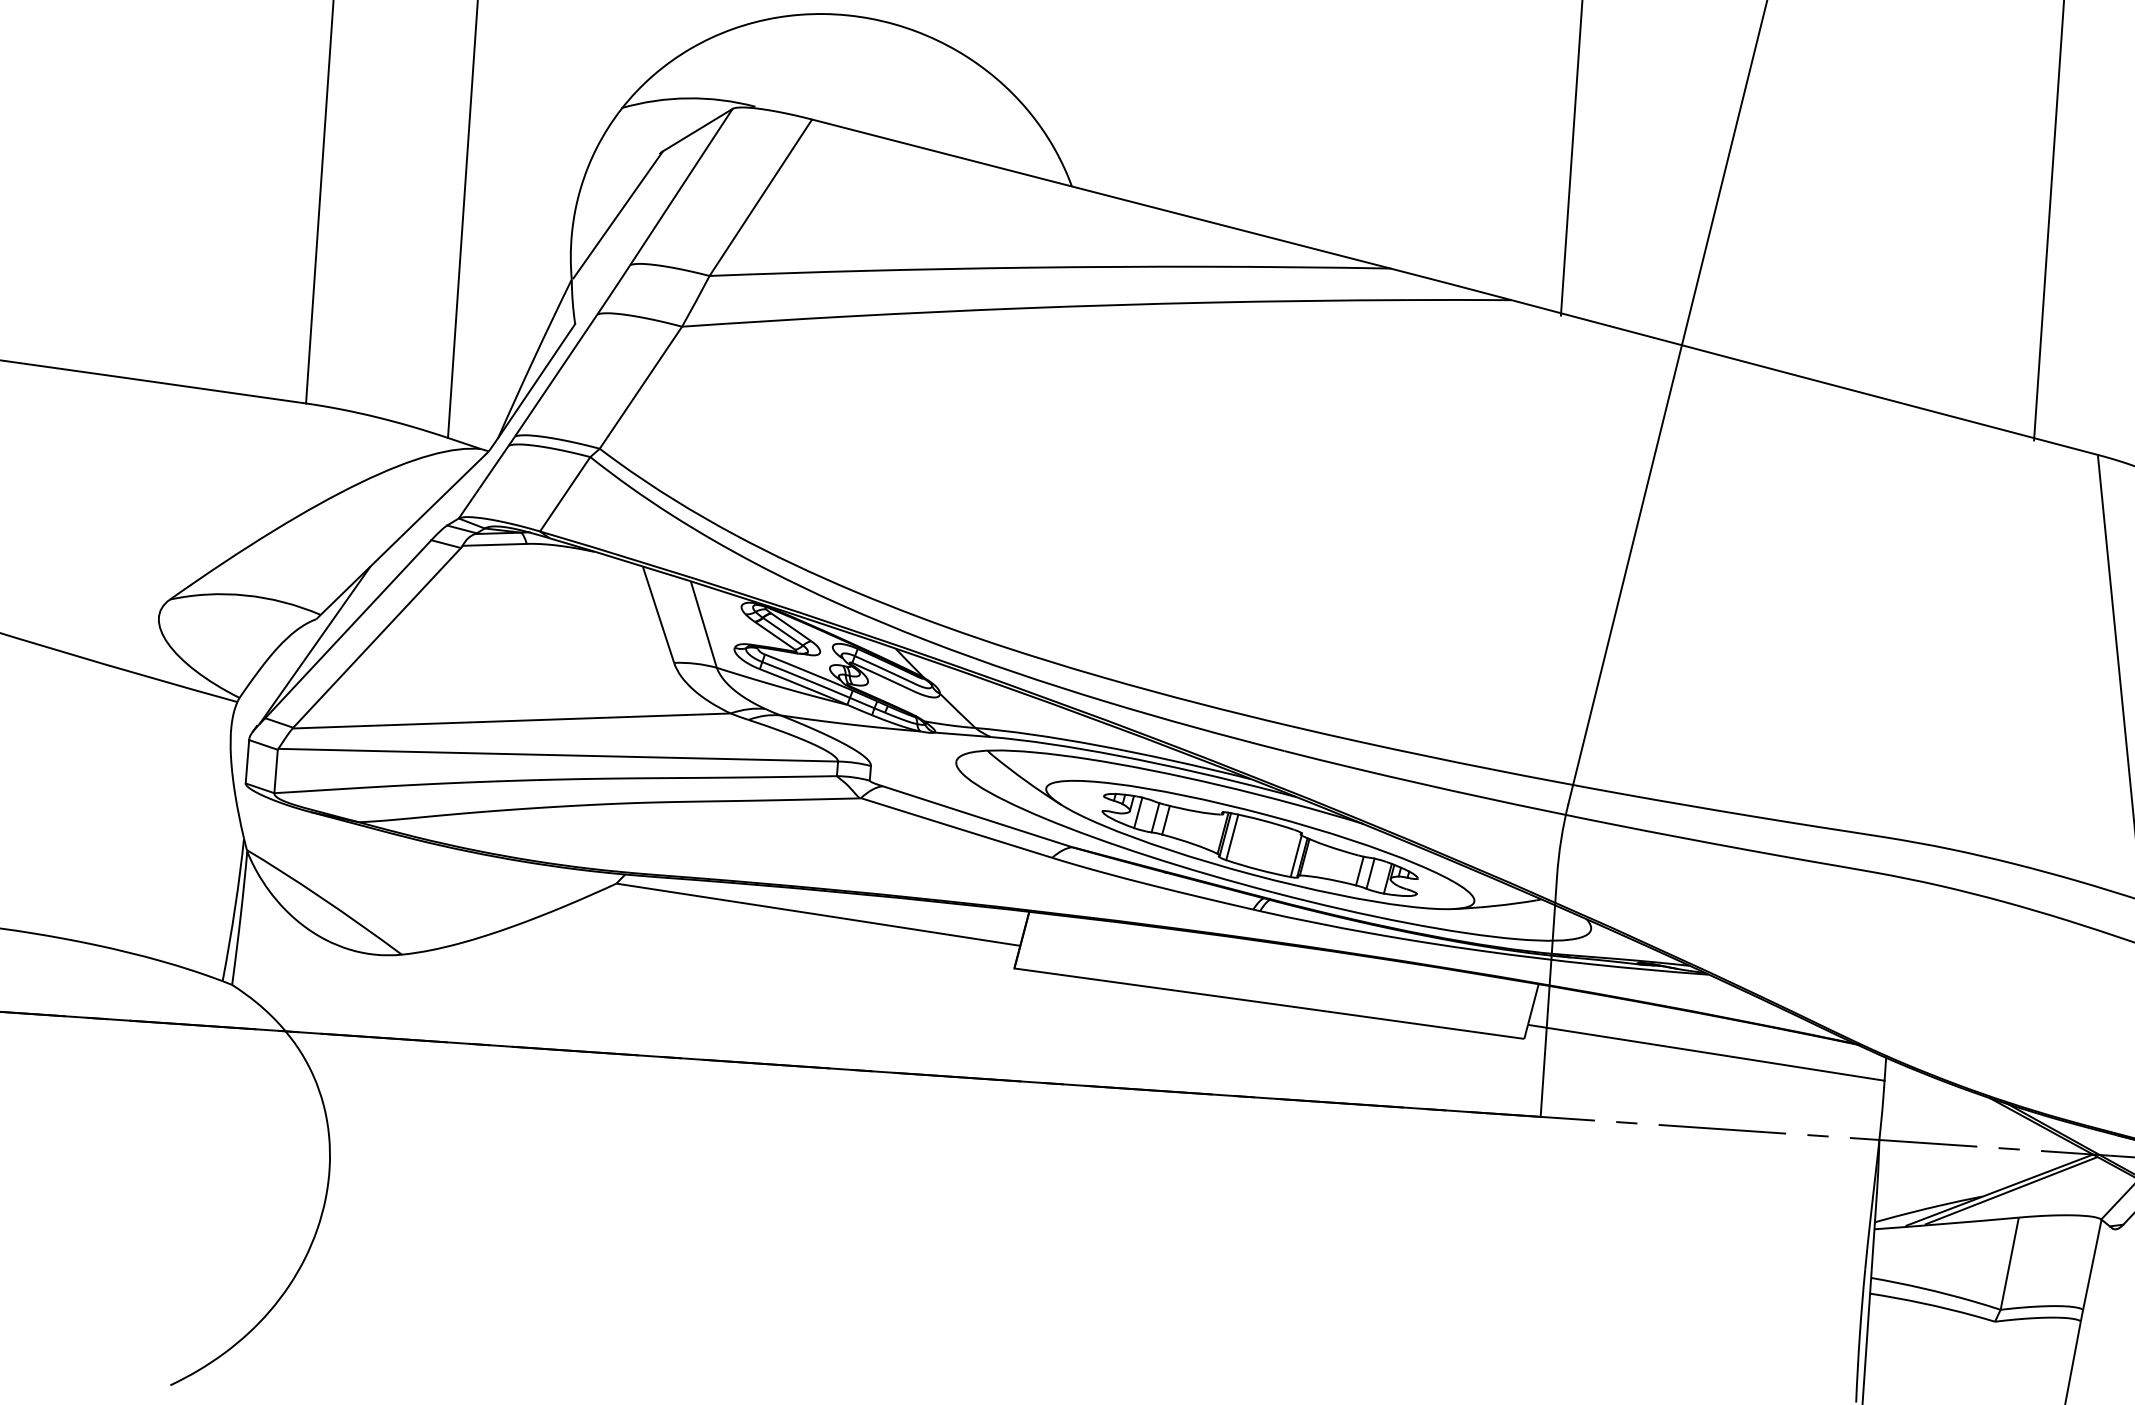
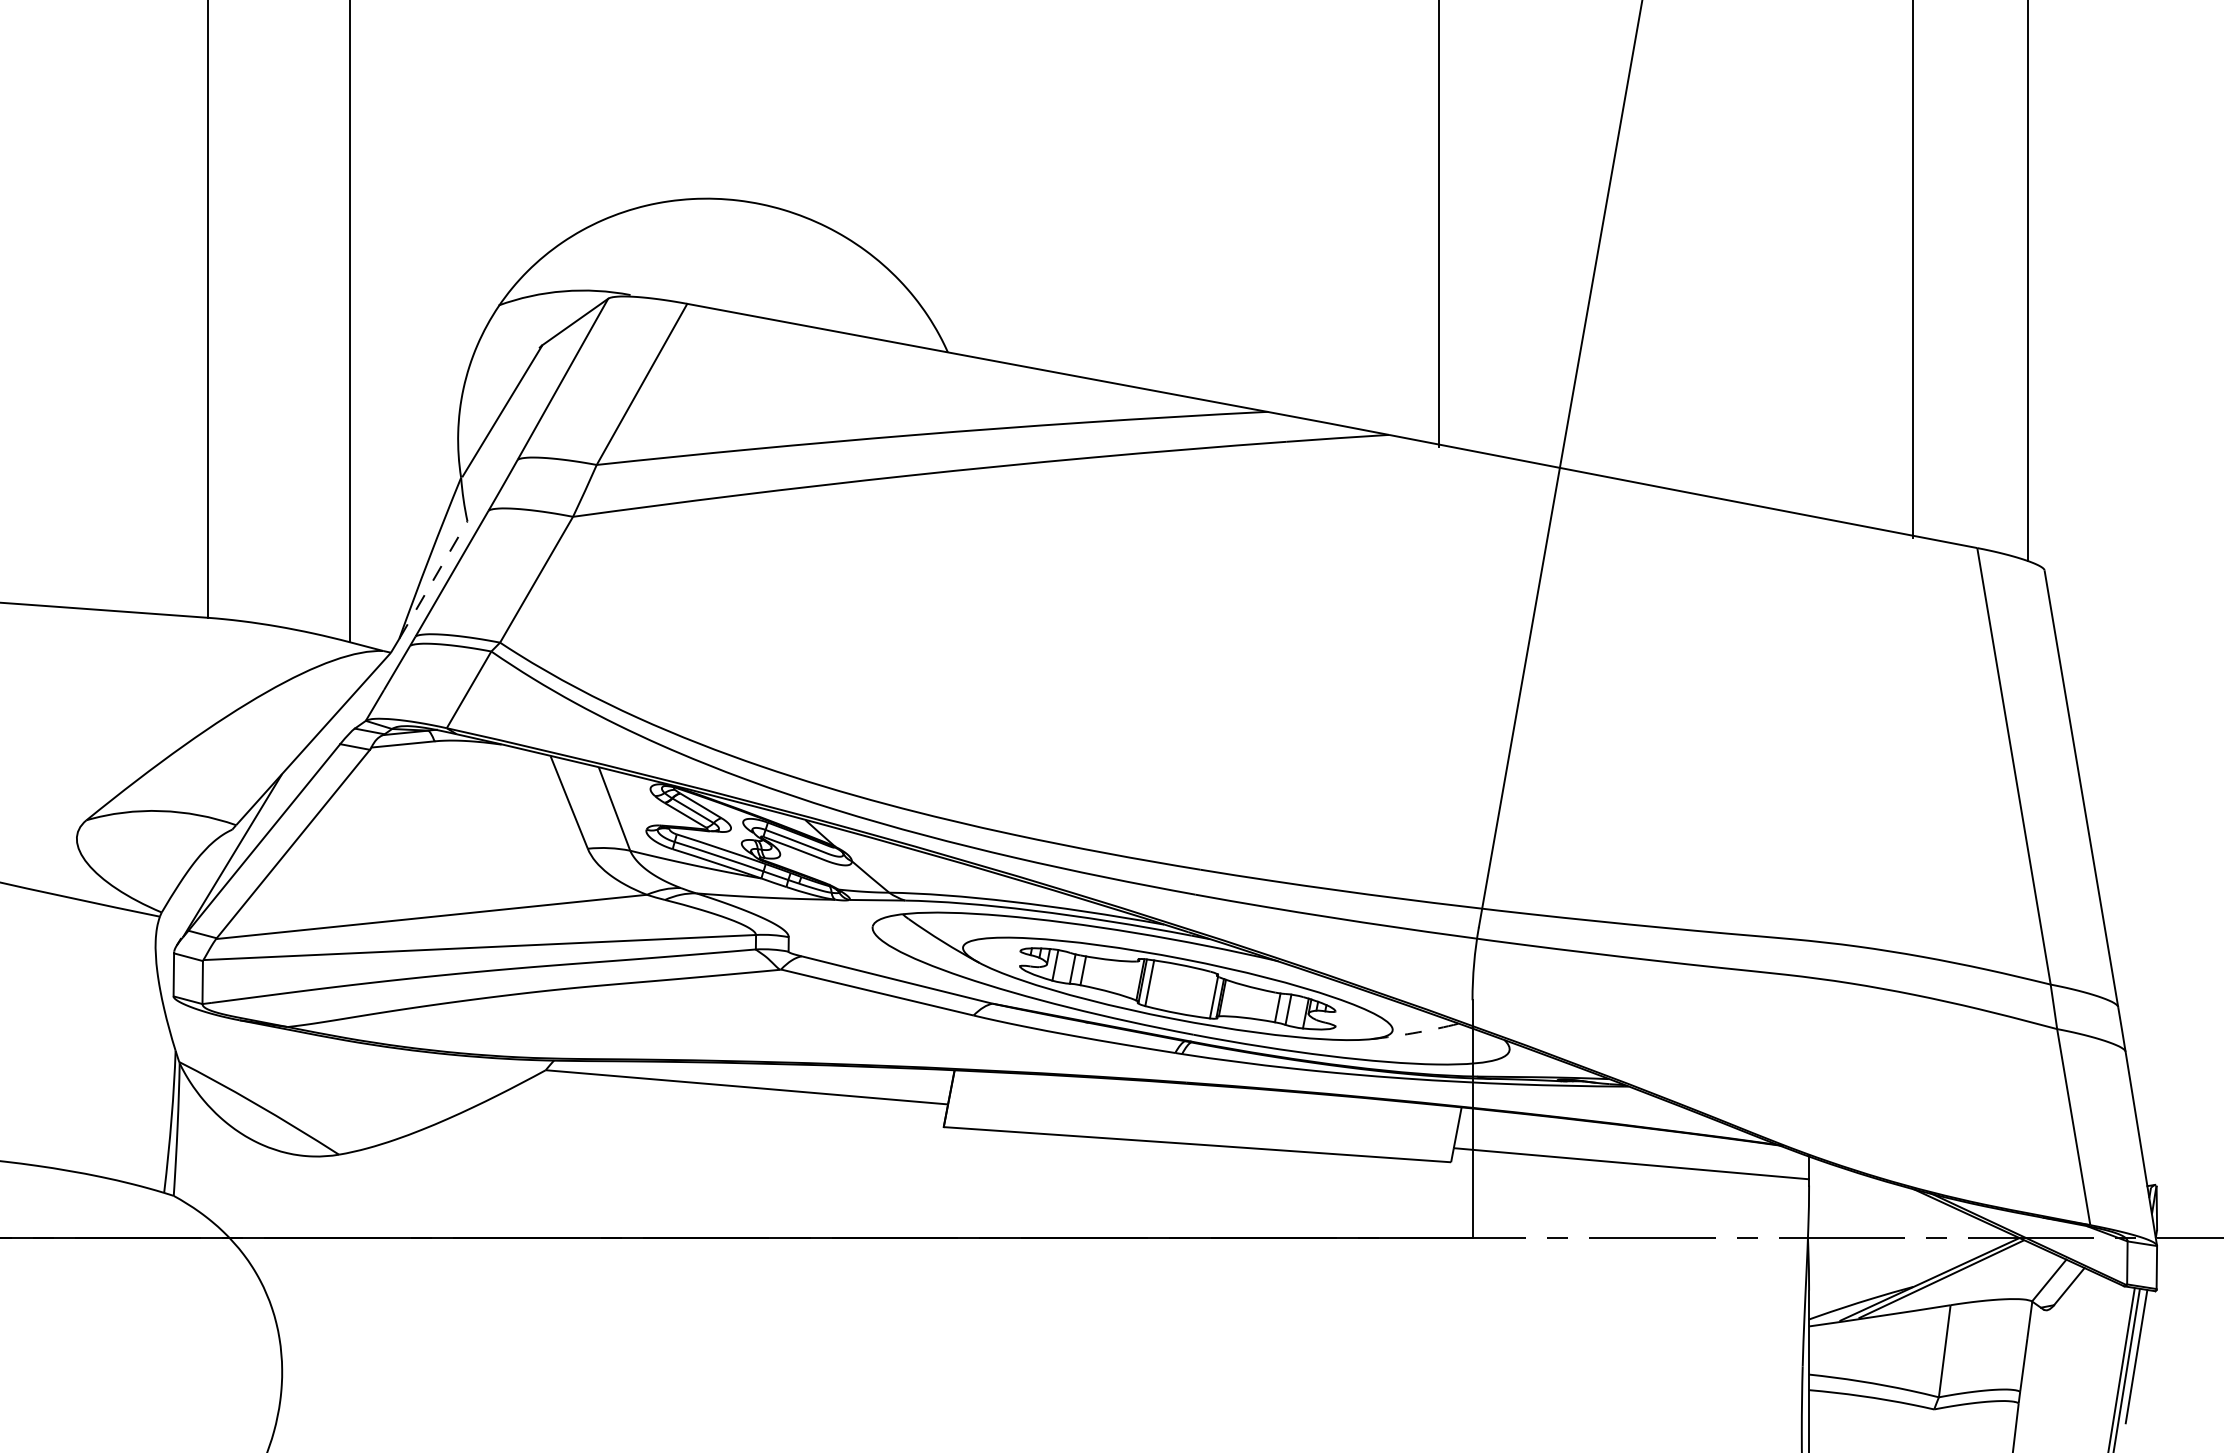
line: (536, 381) -> (433, 580), solid -> dashed
arc: (1494, 906) -> (1412, 1033), solid -> dashed

